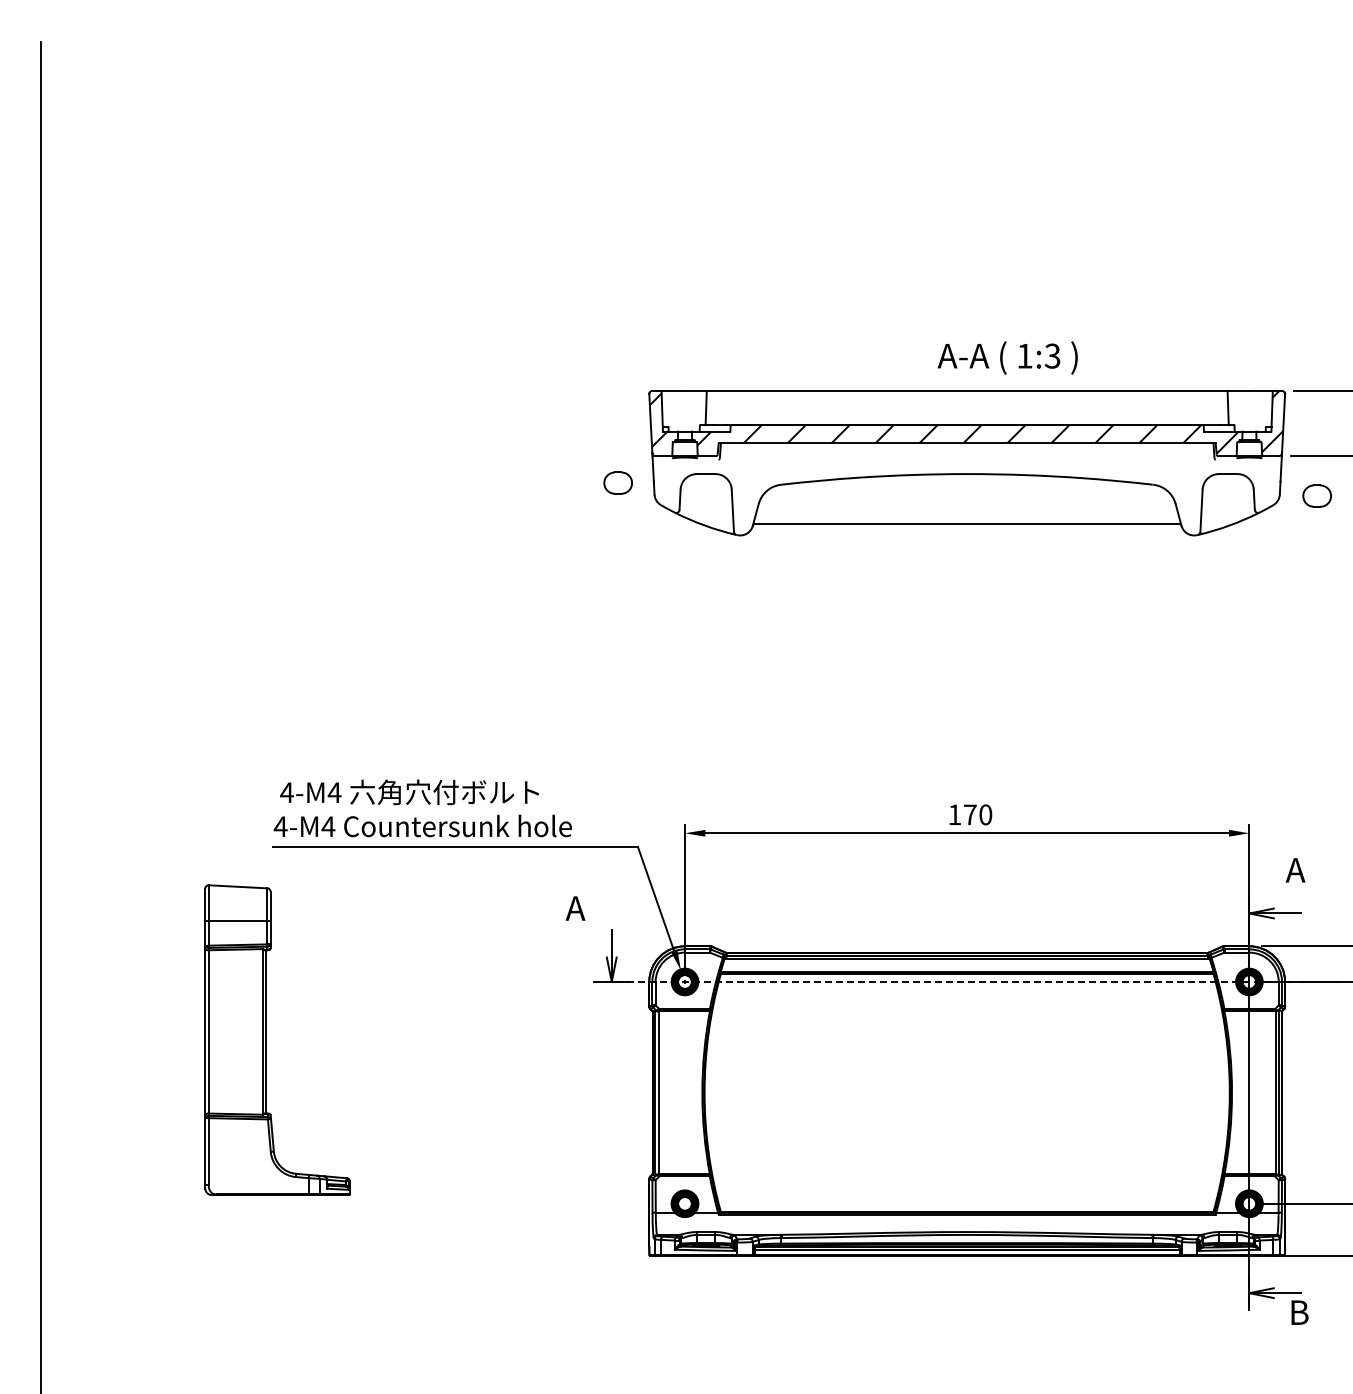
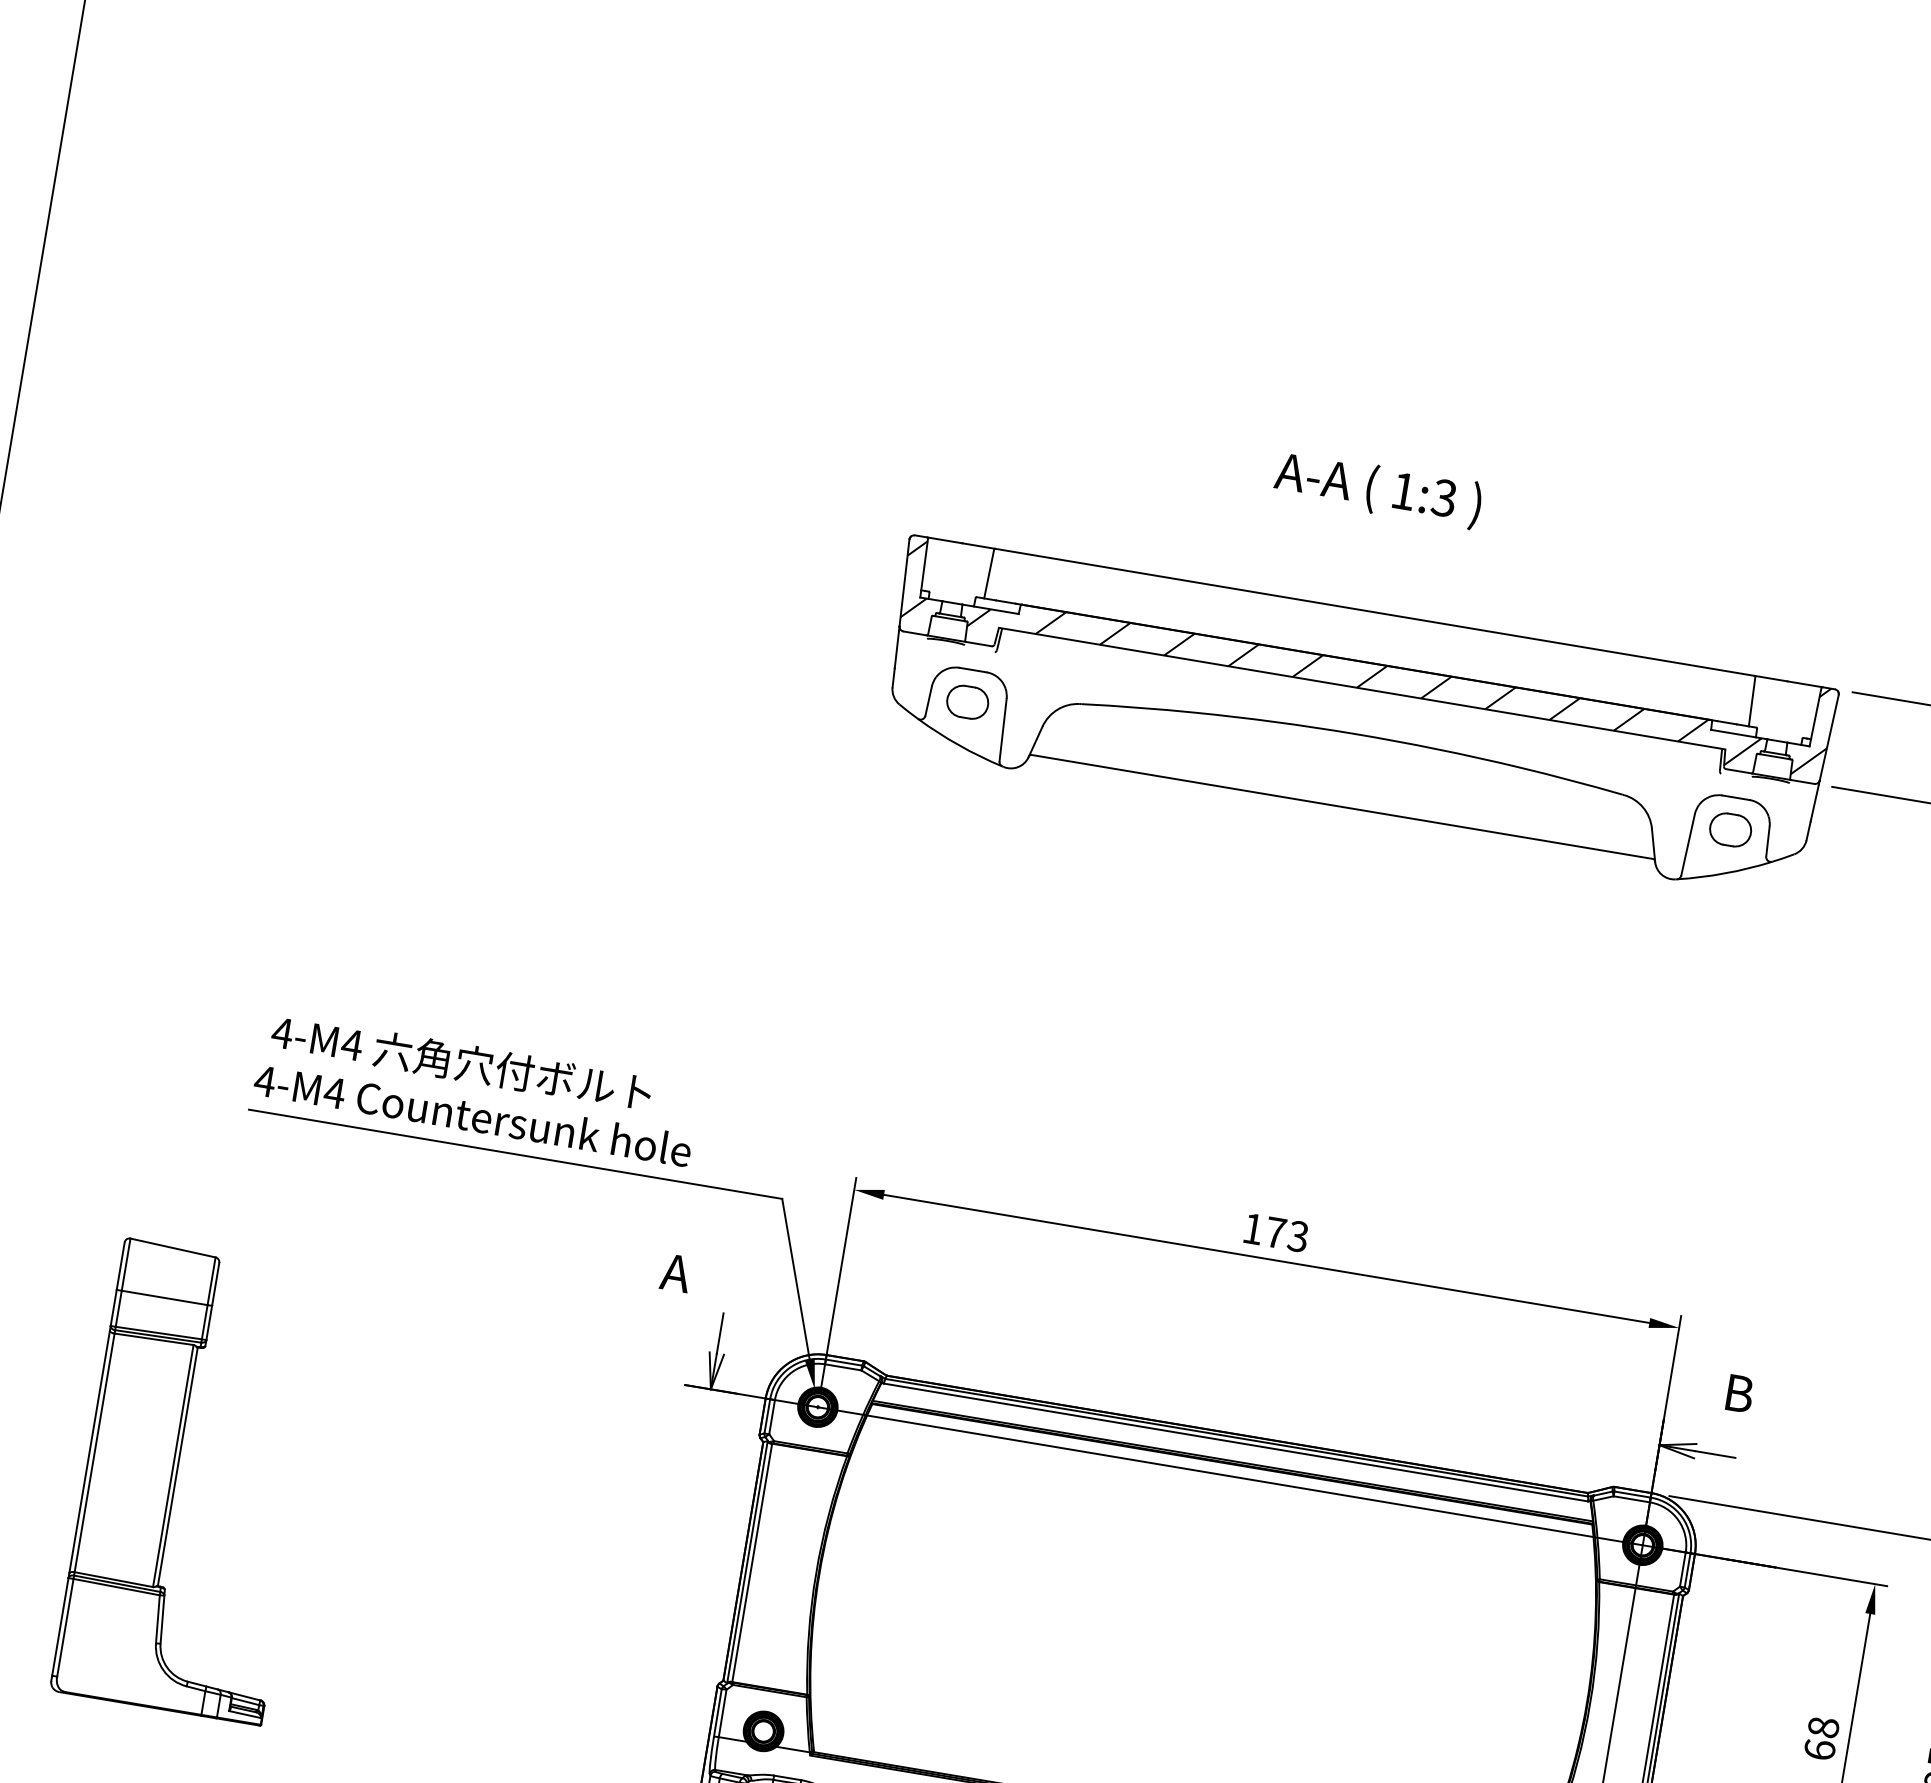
text: (1007, 357) -> (1377, 489), moved
part: (617, 482) -> (966, 701), moved
part: (1316, 495) -> (1729, 828), moved
text: (985, 814) -> (1298, 1235), 170 -> 173
text: (1295, 870) -> (1737, 1393), A -> B
line: (967, 981) -> (1230, 1475), dashed -> solid
part: (266, 1039) -> (177, 1478), moved

